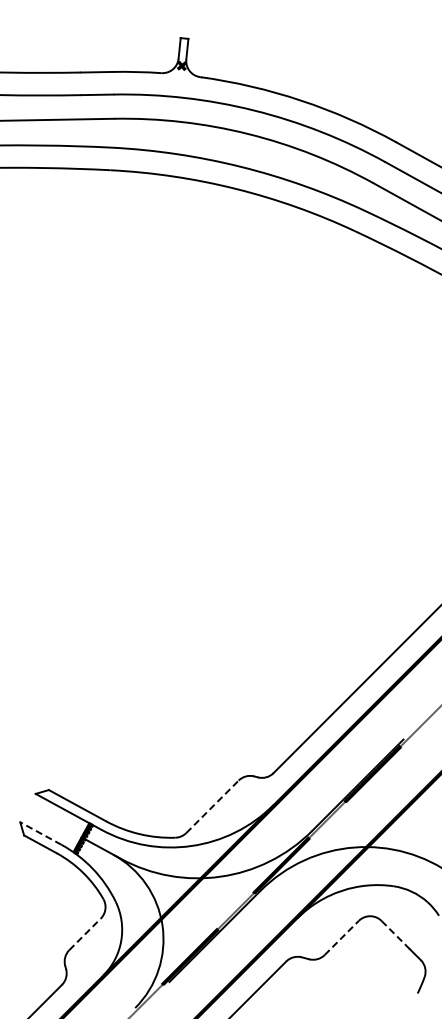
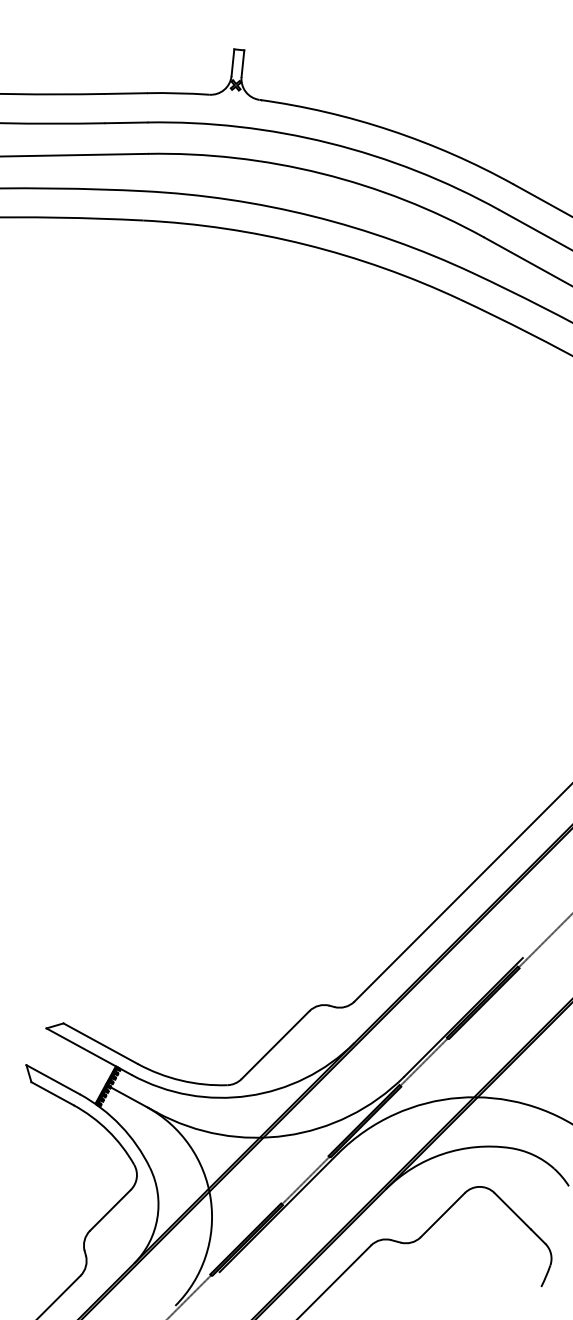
line: (212, 806) -> (275, 1044), dashed -> solid
line: (40, 833) -> (52, 1079), dashed -> solid
line: (85, 933) -> (110, 1209), dashed -> solid
line: (395, 935) -> (512, 1211), dashed -> solid
line: (342, 937) -> (443, 1214), dashed -> solid

